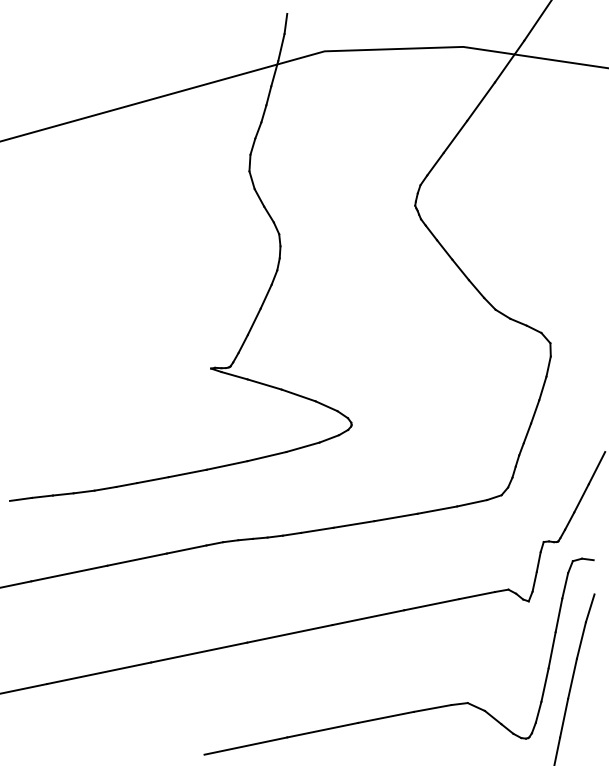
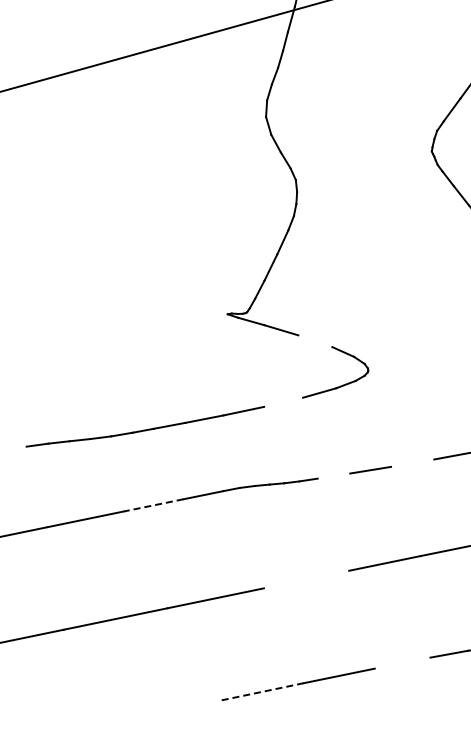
line: (298, 395) -> (315, 341), removed
line: (266, 456) -> (283, 402), removed
line: (395, 517) -> (412, 463), removed
line: (317, 529) -> (334, 475), removed
line: (136, 559) -> (153, 505), solid -> dashed
line: (289, 633) -> (306, 579), removed
line: (385, 716) -> (402, 662), removed
line: (245, 746) -> (262, 692), solid -> dashed

